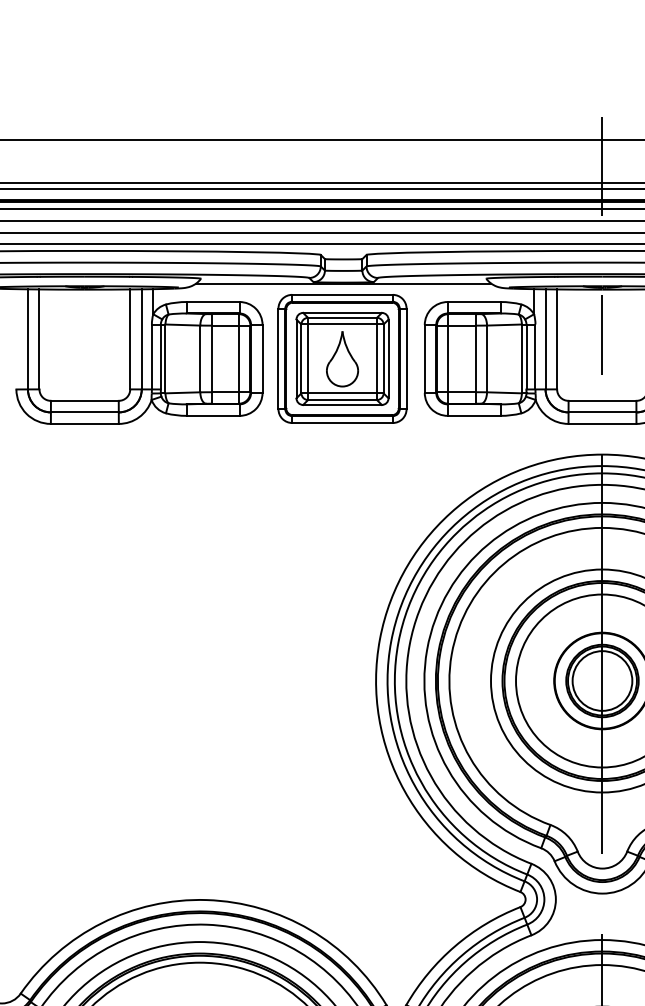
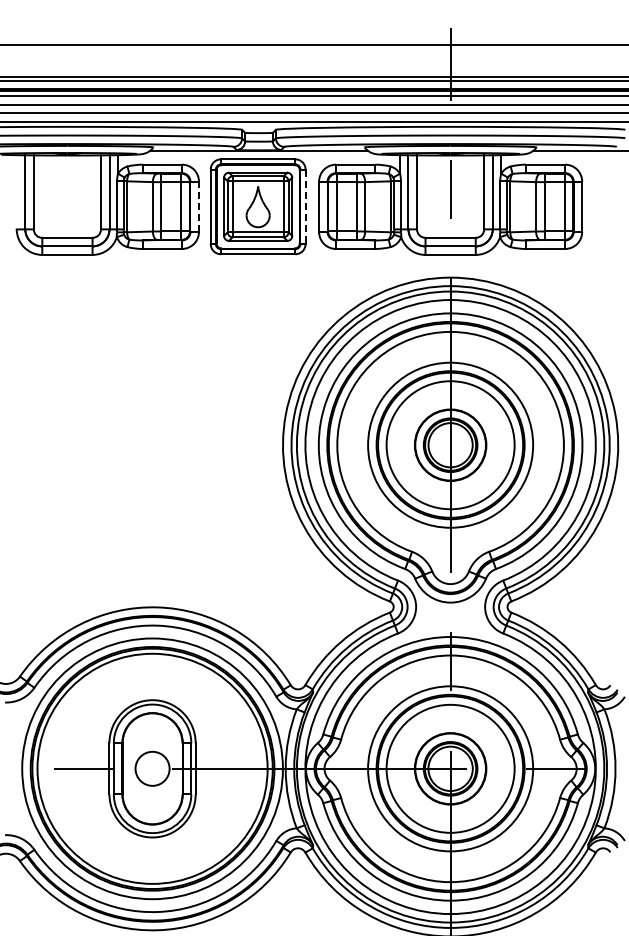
line: (261, 358) -> (198, 206), solid -> dashed
line: (406, 359) -> (305, 207), solid -> dashed

